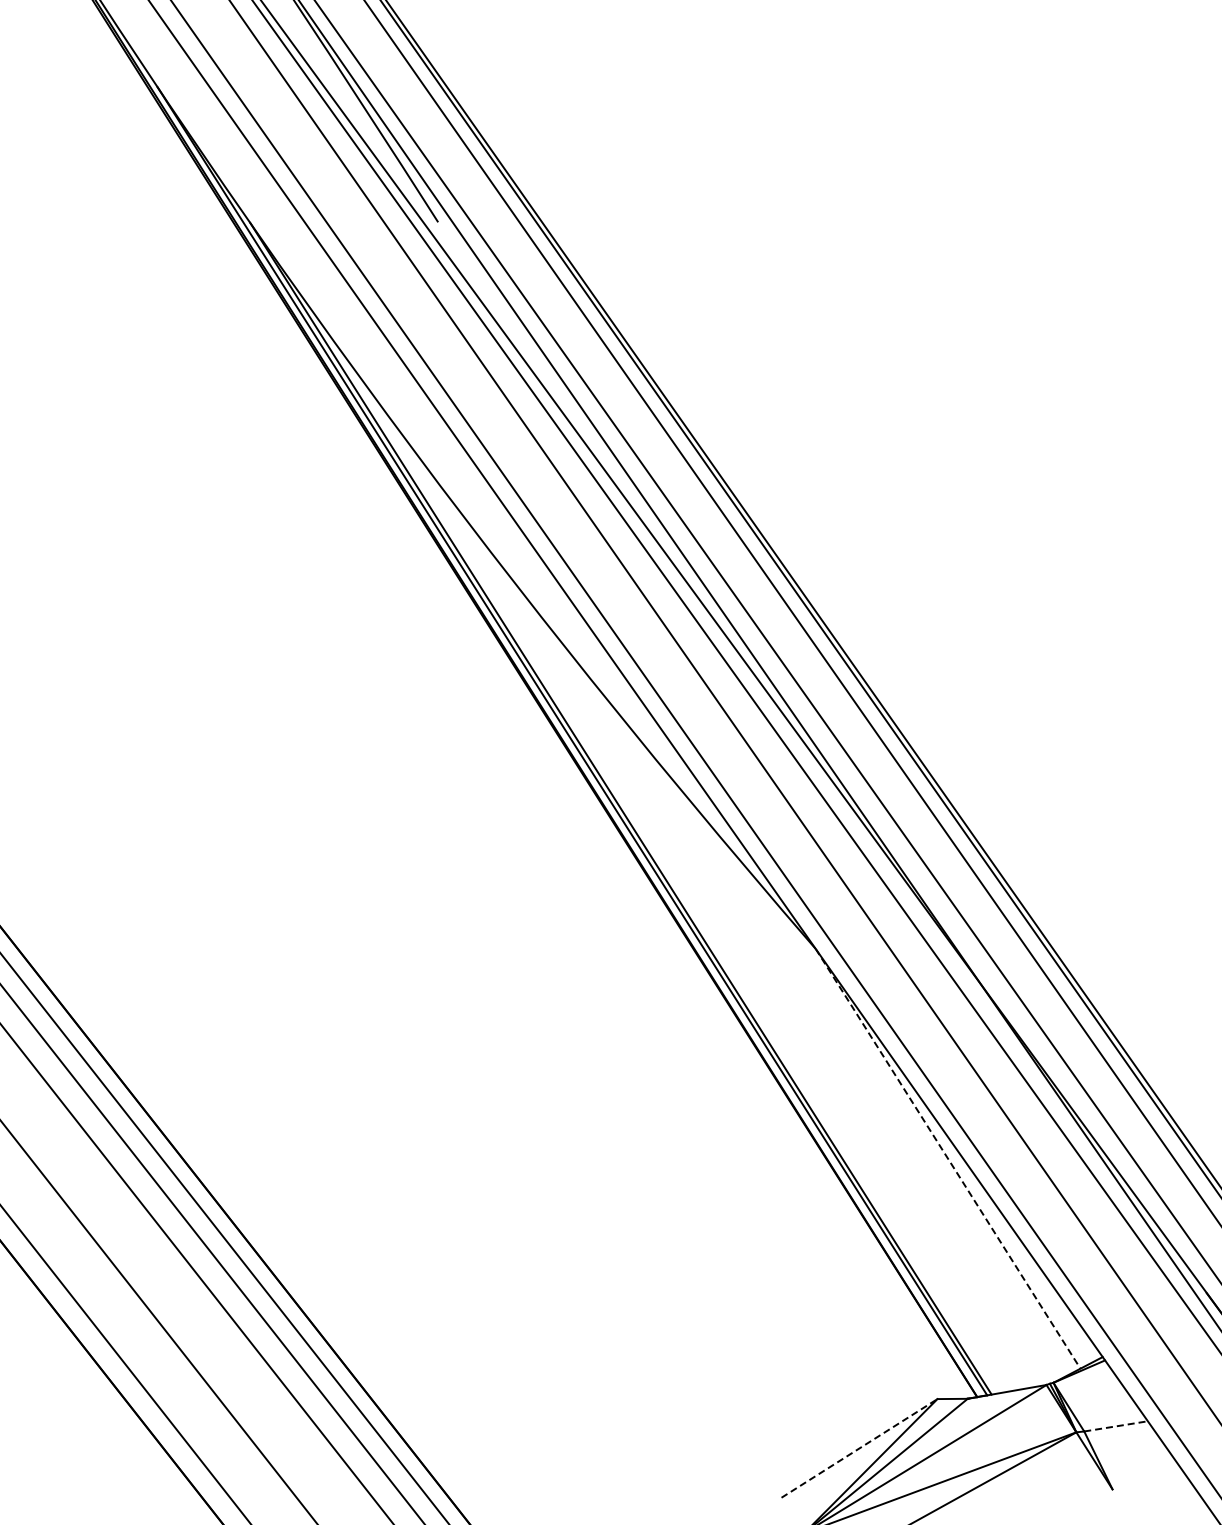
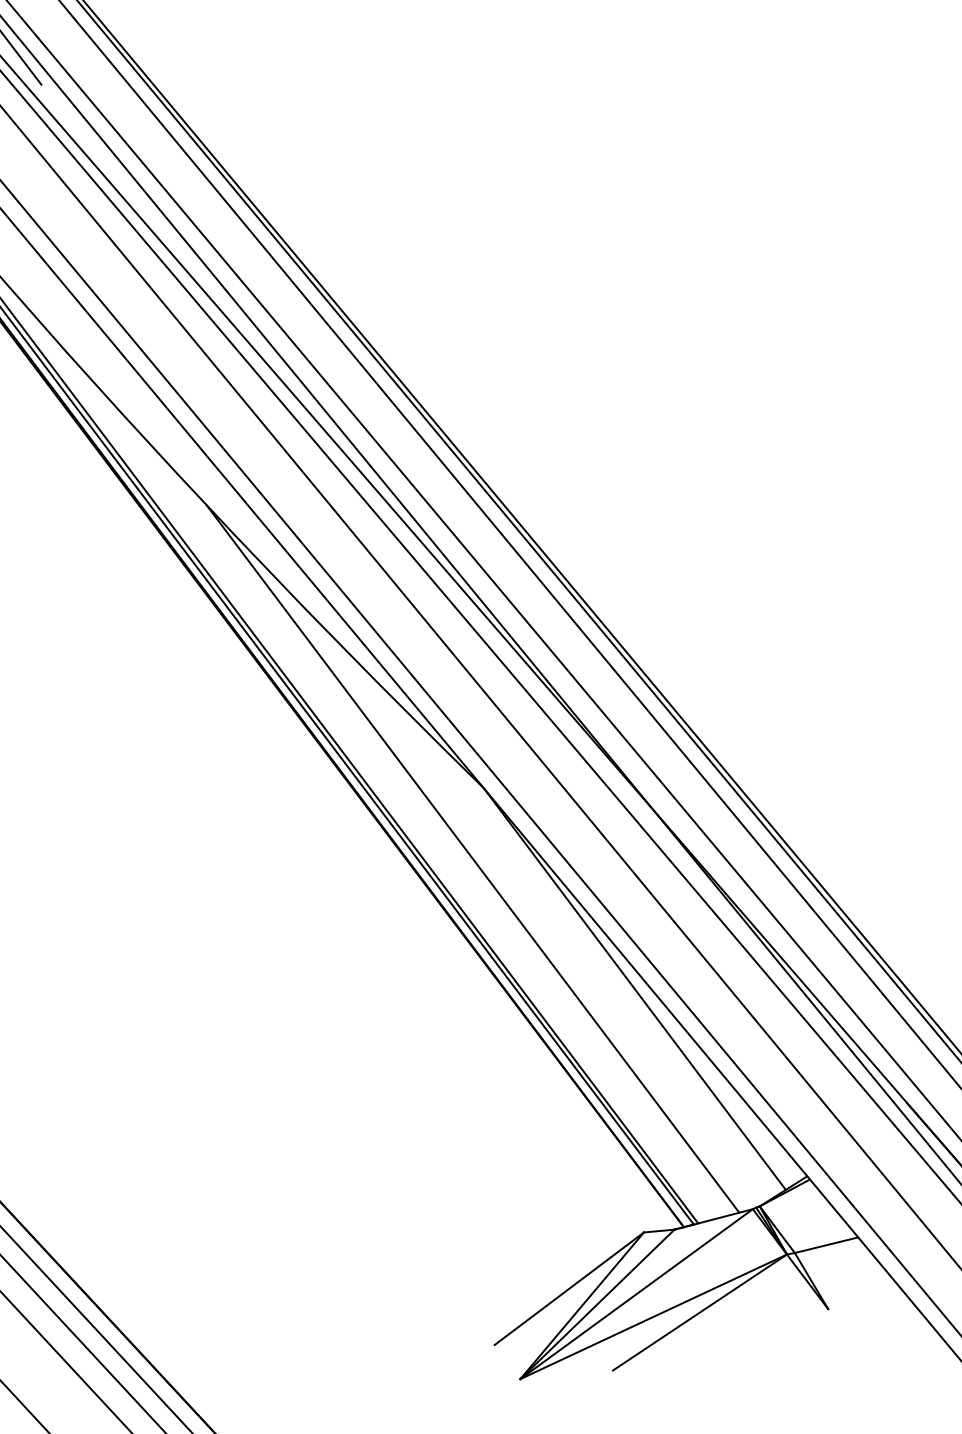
line: (798, 1017) -> (471, 858), added
line: (948, 1159) -> (635, 989), dashed -> solid
line: (1116, 1426) -> (826, 1245), dashed -> solid
line: (859, 1448) -> (569, 1288), dashed -> solid

